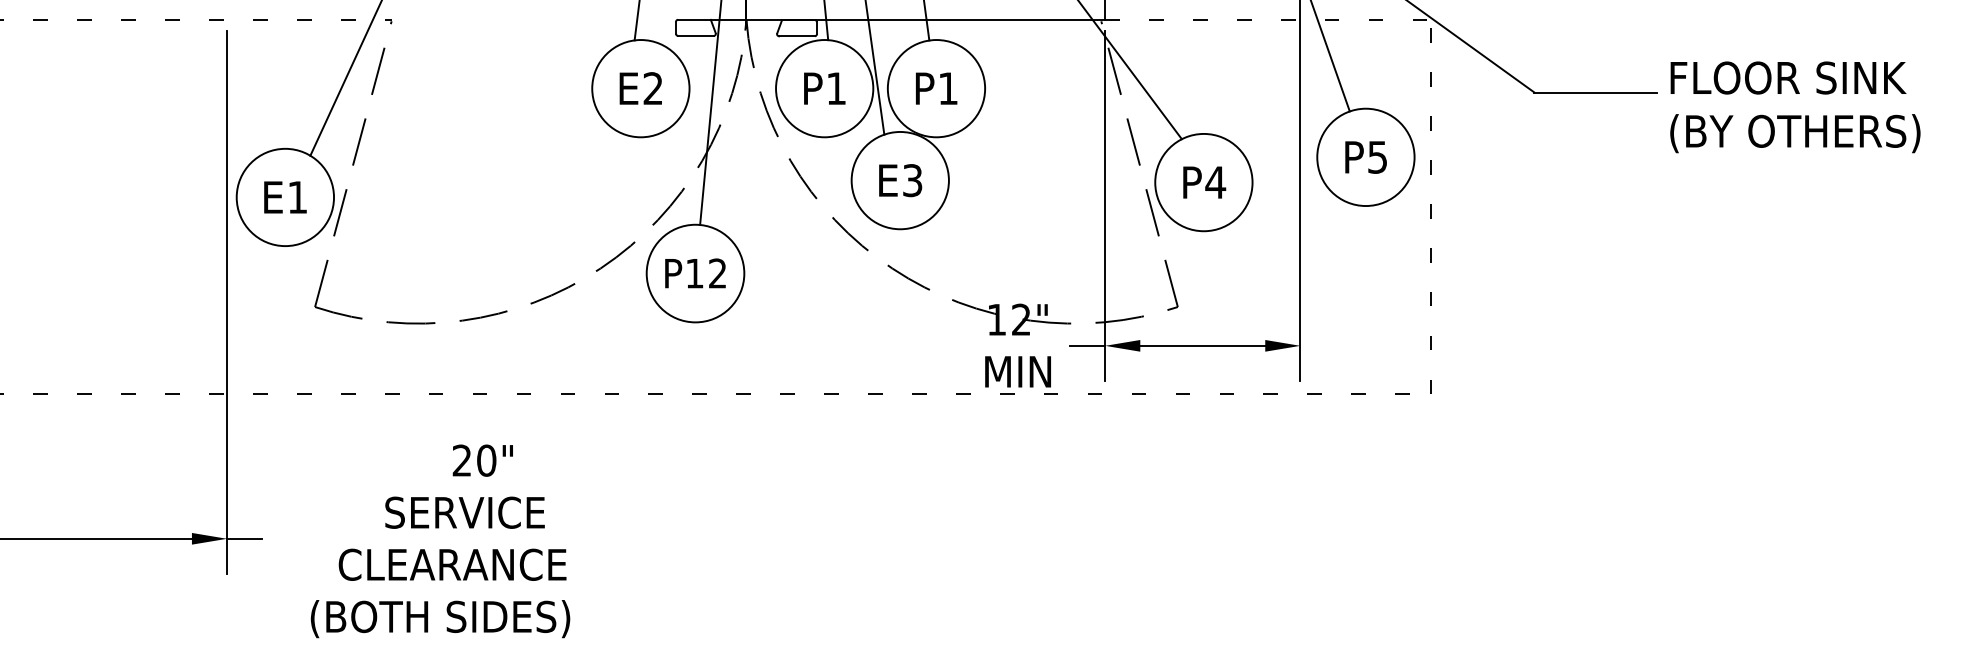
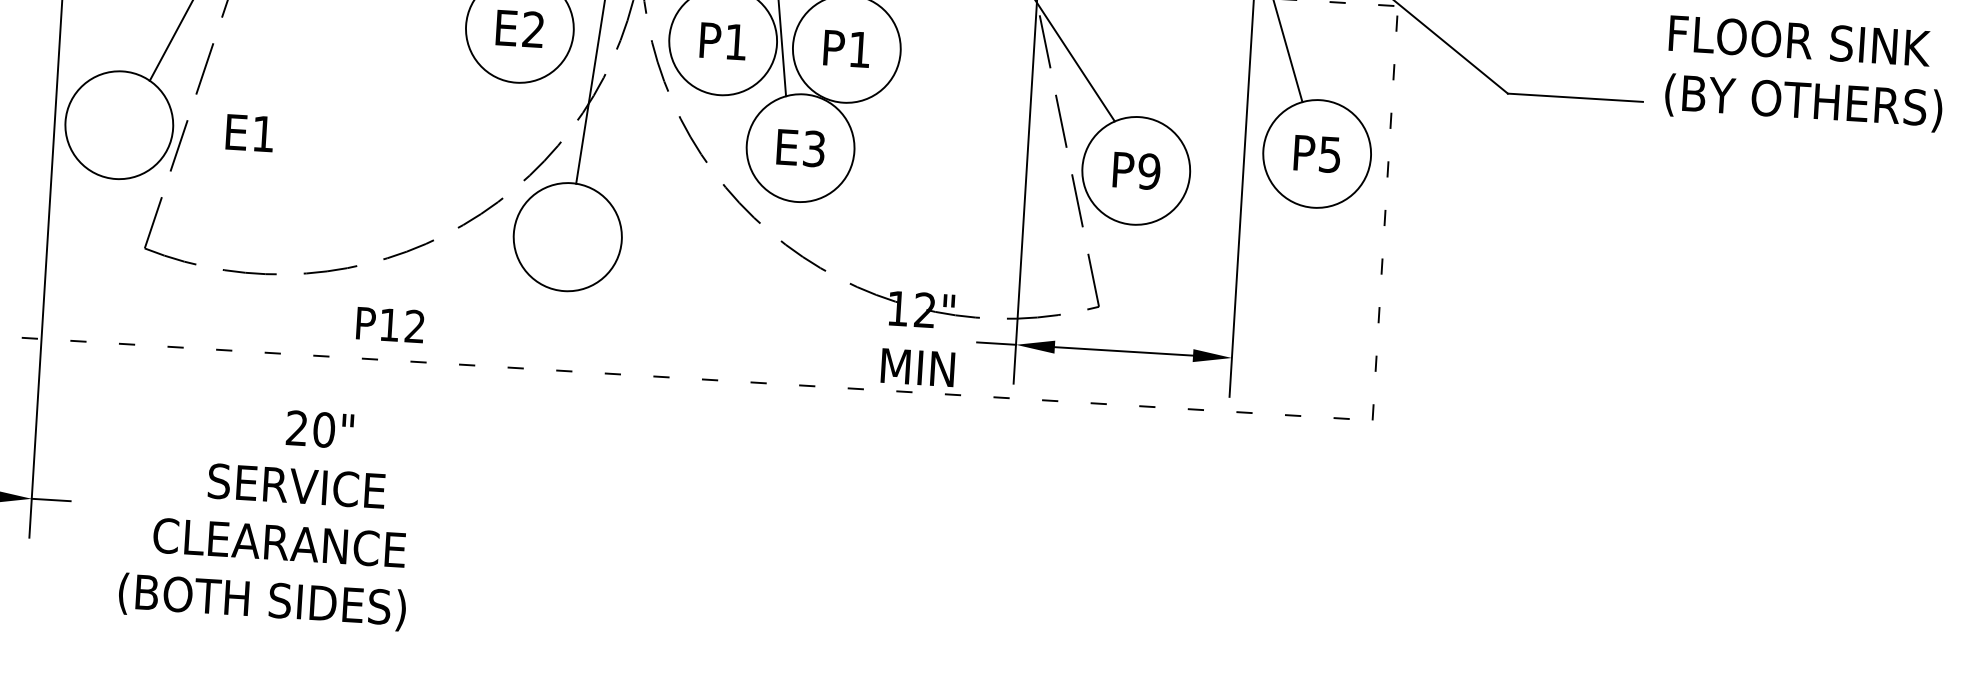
text: (1795, 107) -> (1805, 74), moved
text: (1215, 182) -> (1149, 171), P4 -> P9
text: (285, 197) -> (249, 133), moved
text: (695, 273) -> (390, 325), moved

